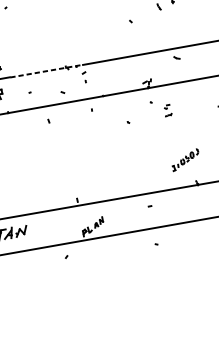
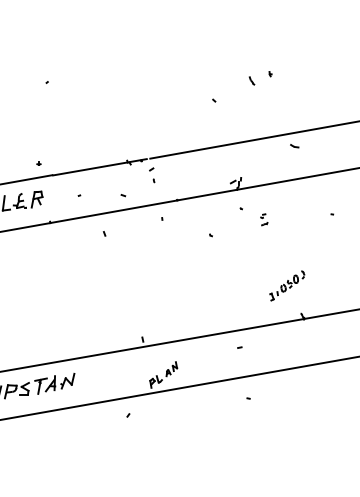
part: (176, 58) -> (294, 146), moved
line: (45, 71) -> (99, 167), dashed -> solid
part: (168, 110) -> (264, 219), size x0.71

